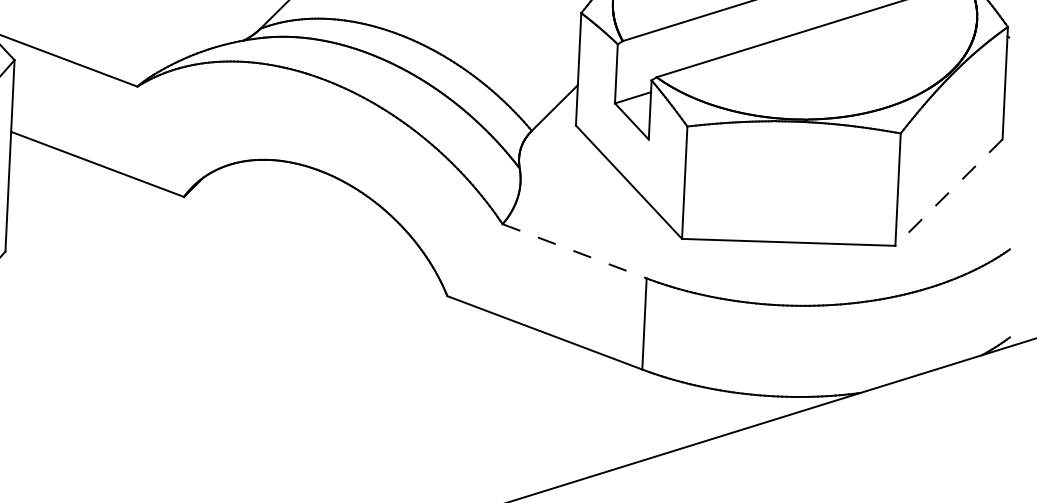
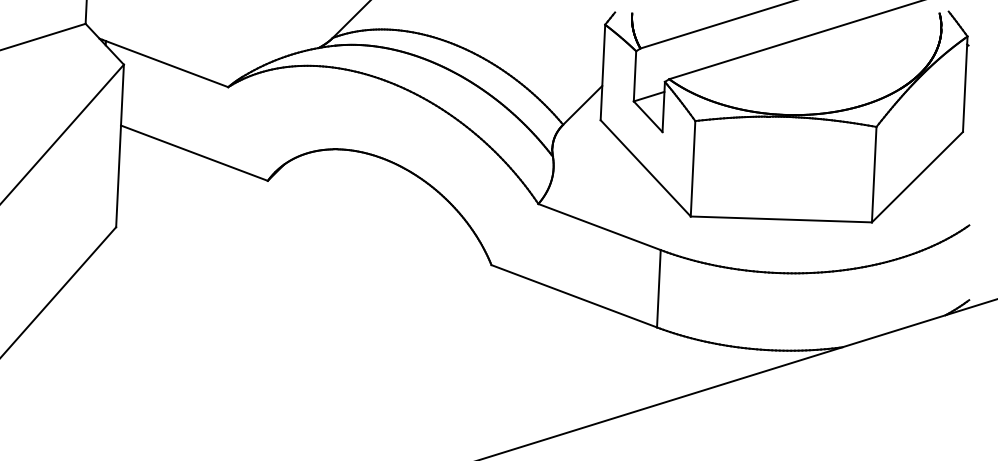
line: (949, 192) -> (917, 177), dashed -> solid
line: (575, 251) -> (600, 227), dashed -> solid

